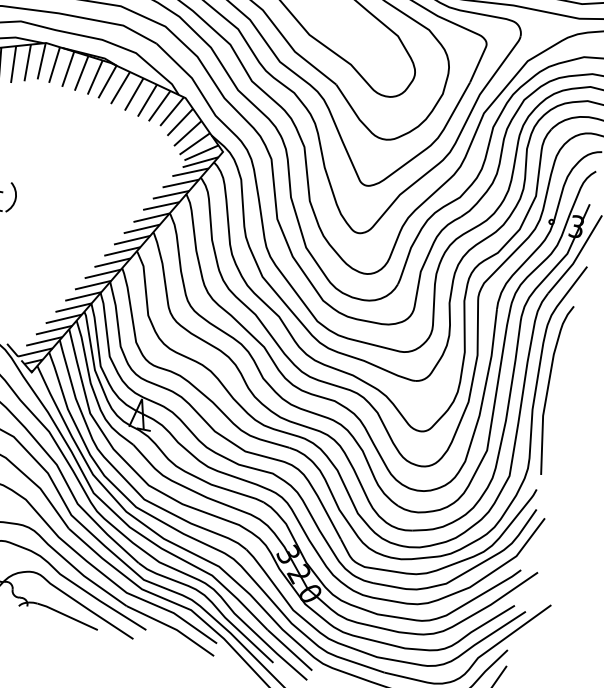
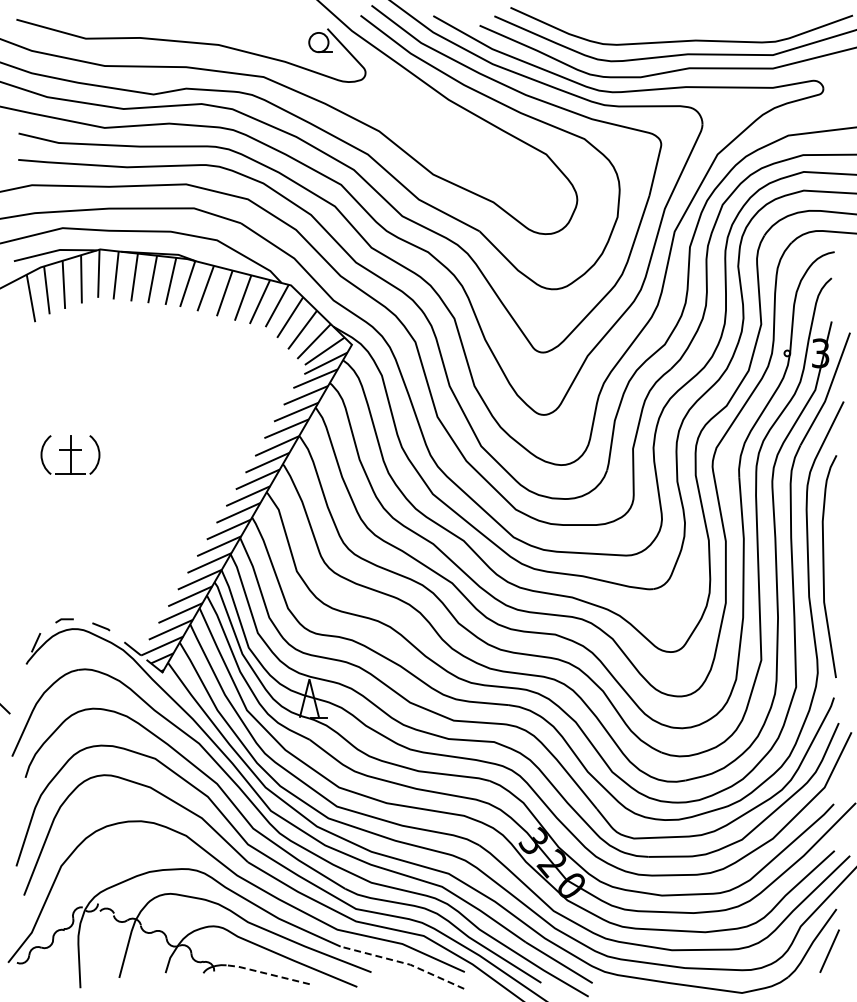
line: (67, 615) -> (267, 973), solid -> dashed
line: (171, 628) -> (403, 963), solid -> dashed

